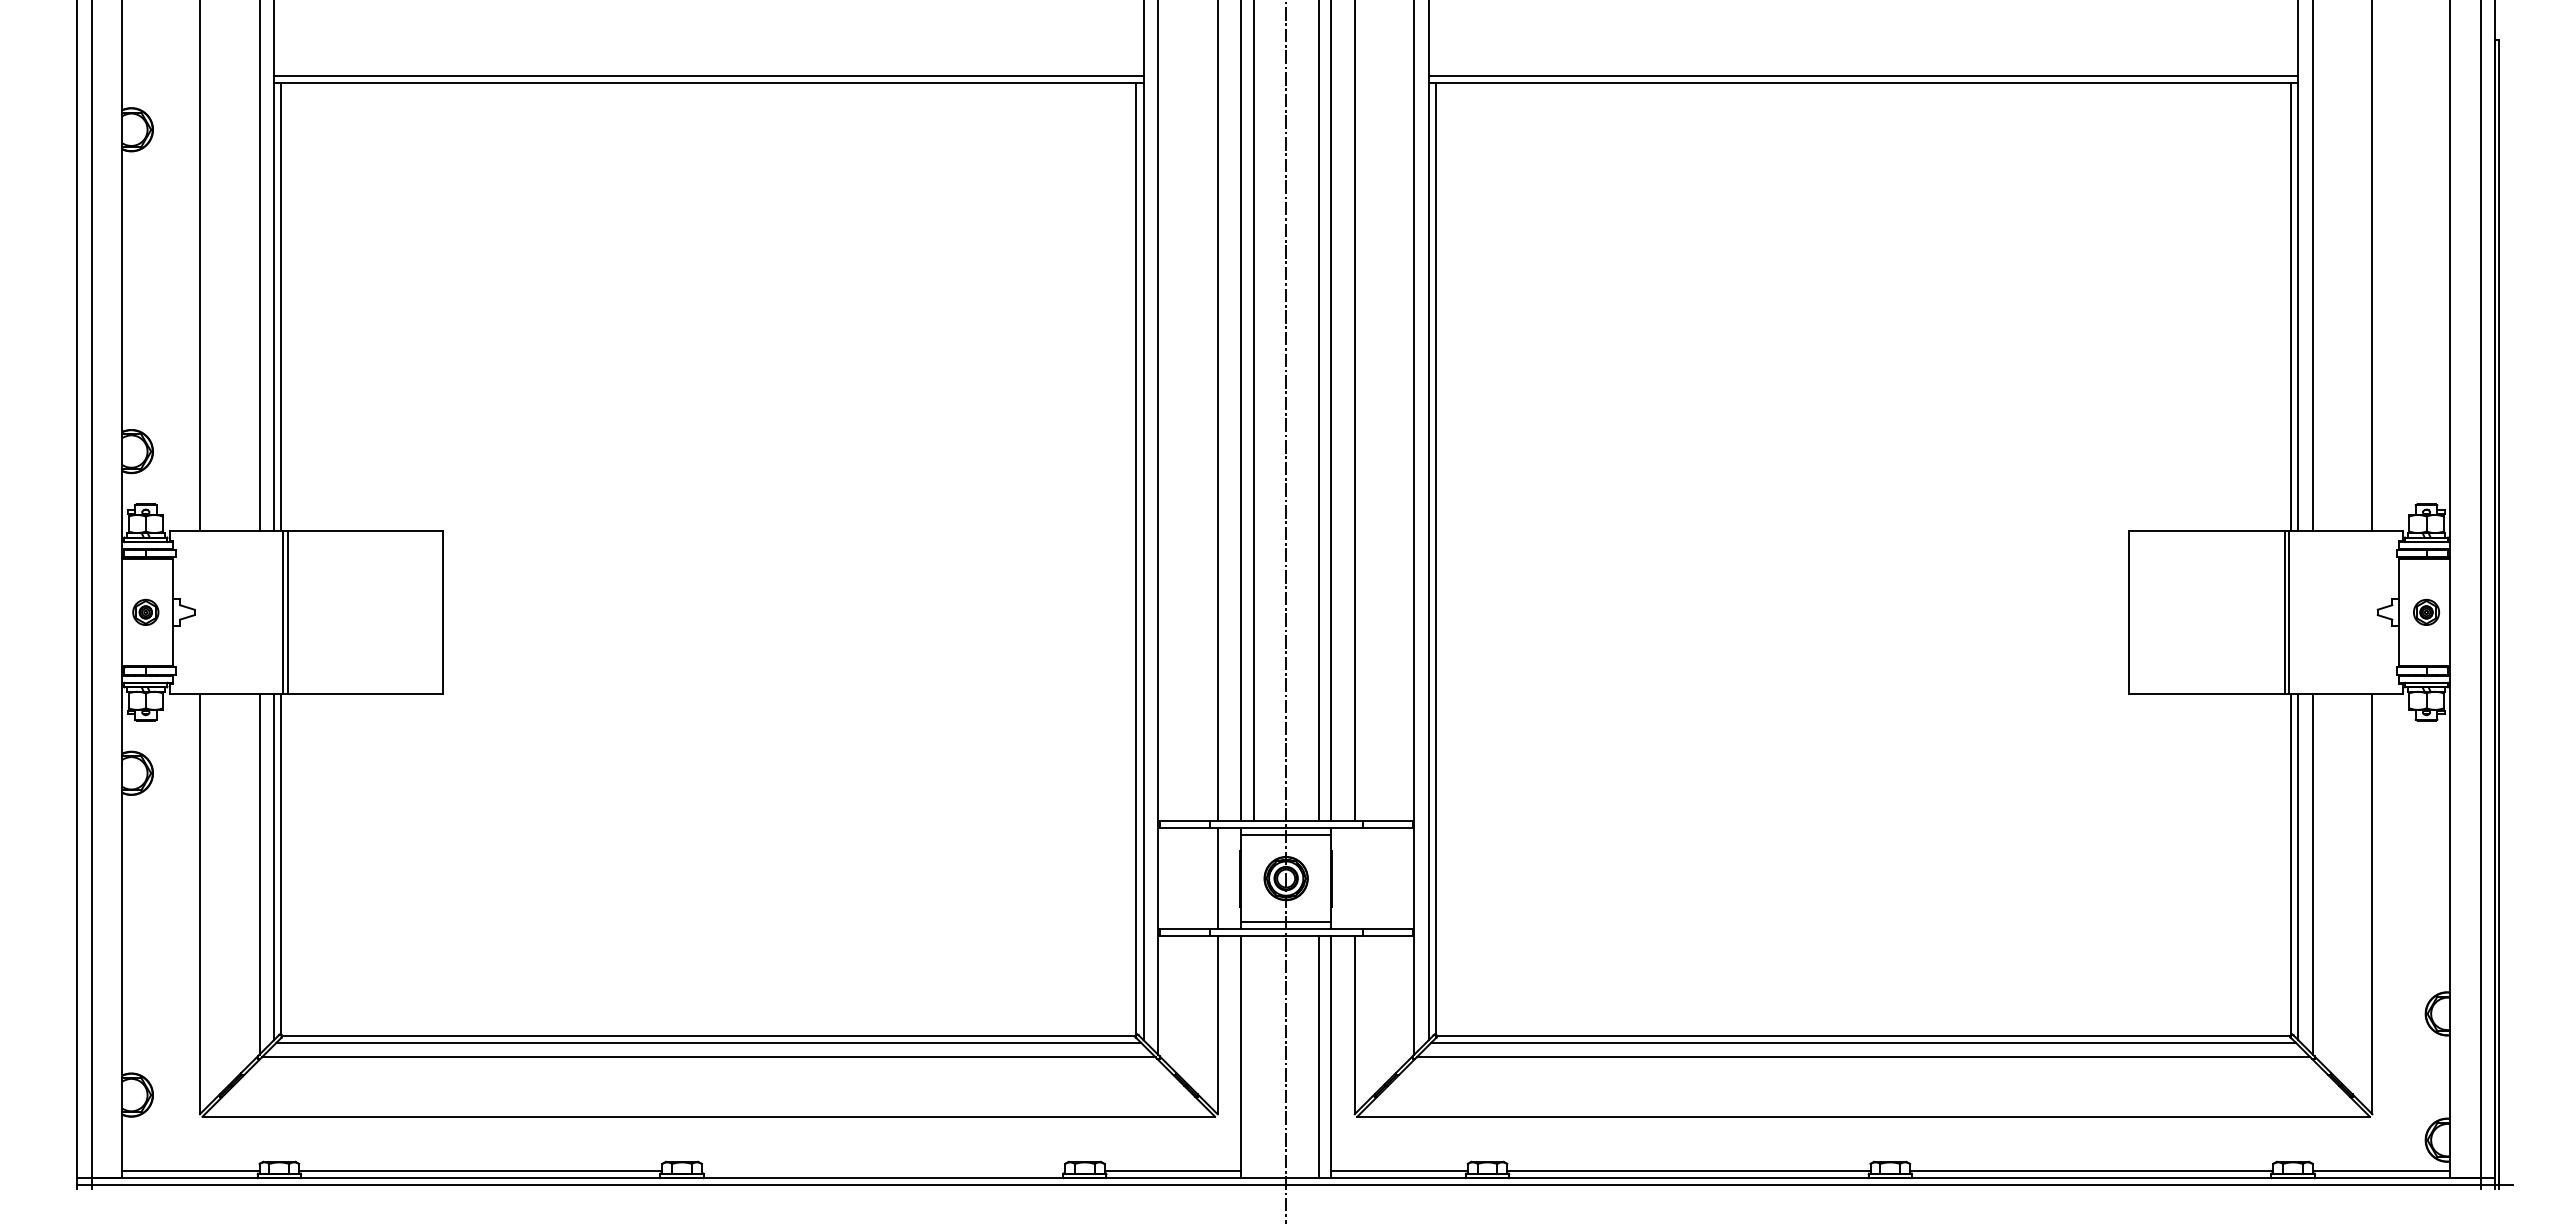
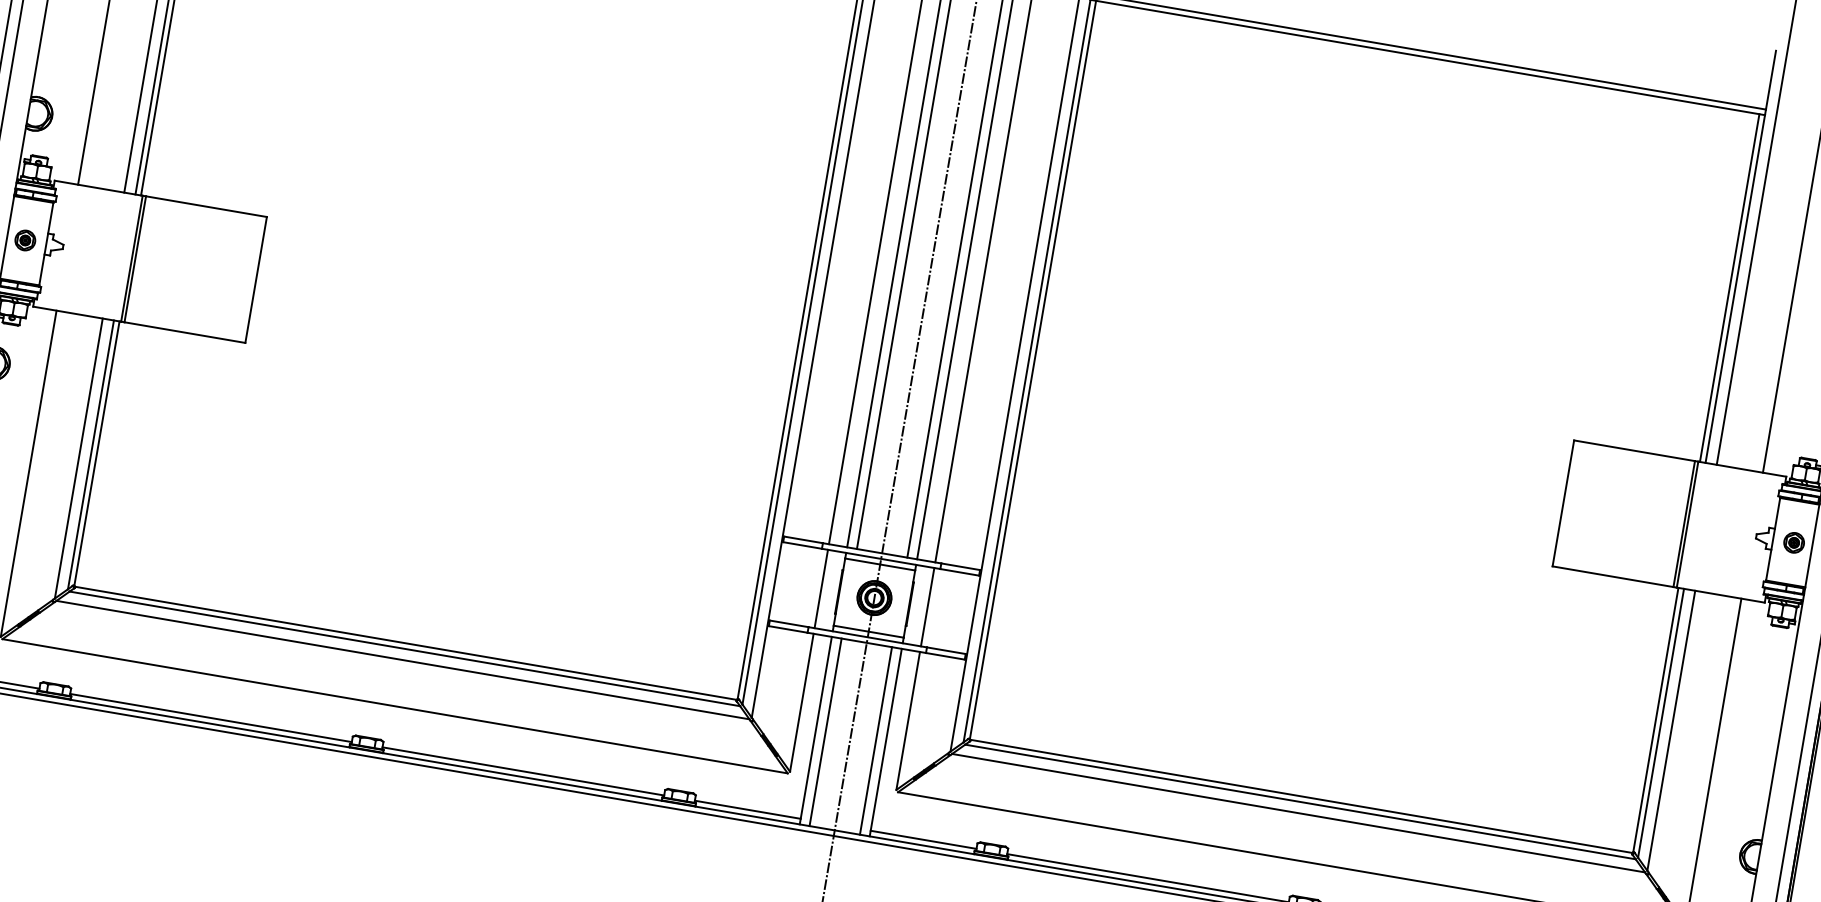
line: (1354, 878) -> (927, 607), added
line: (1253, 1057) -> (825, 732), added
line: (883, 1170) -> (523, 771), added

